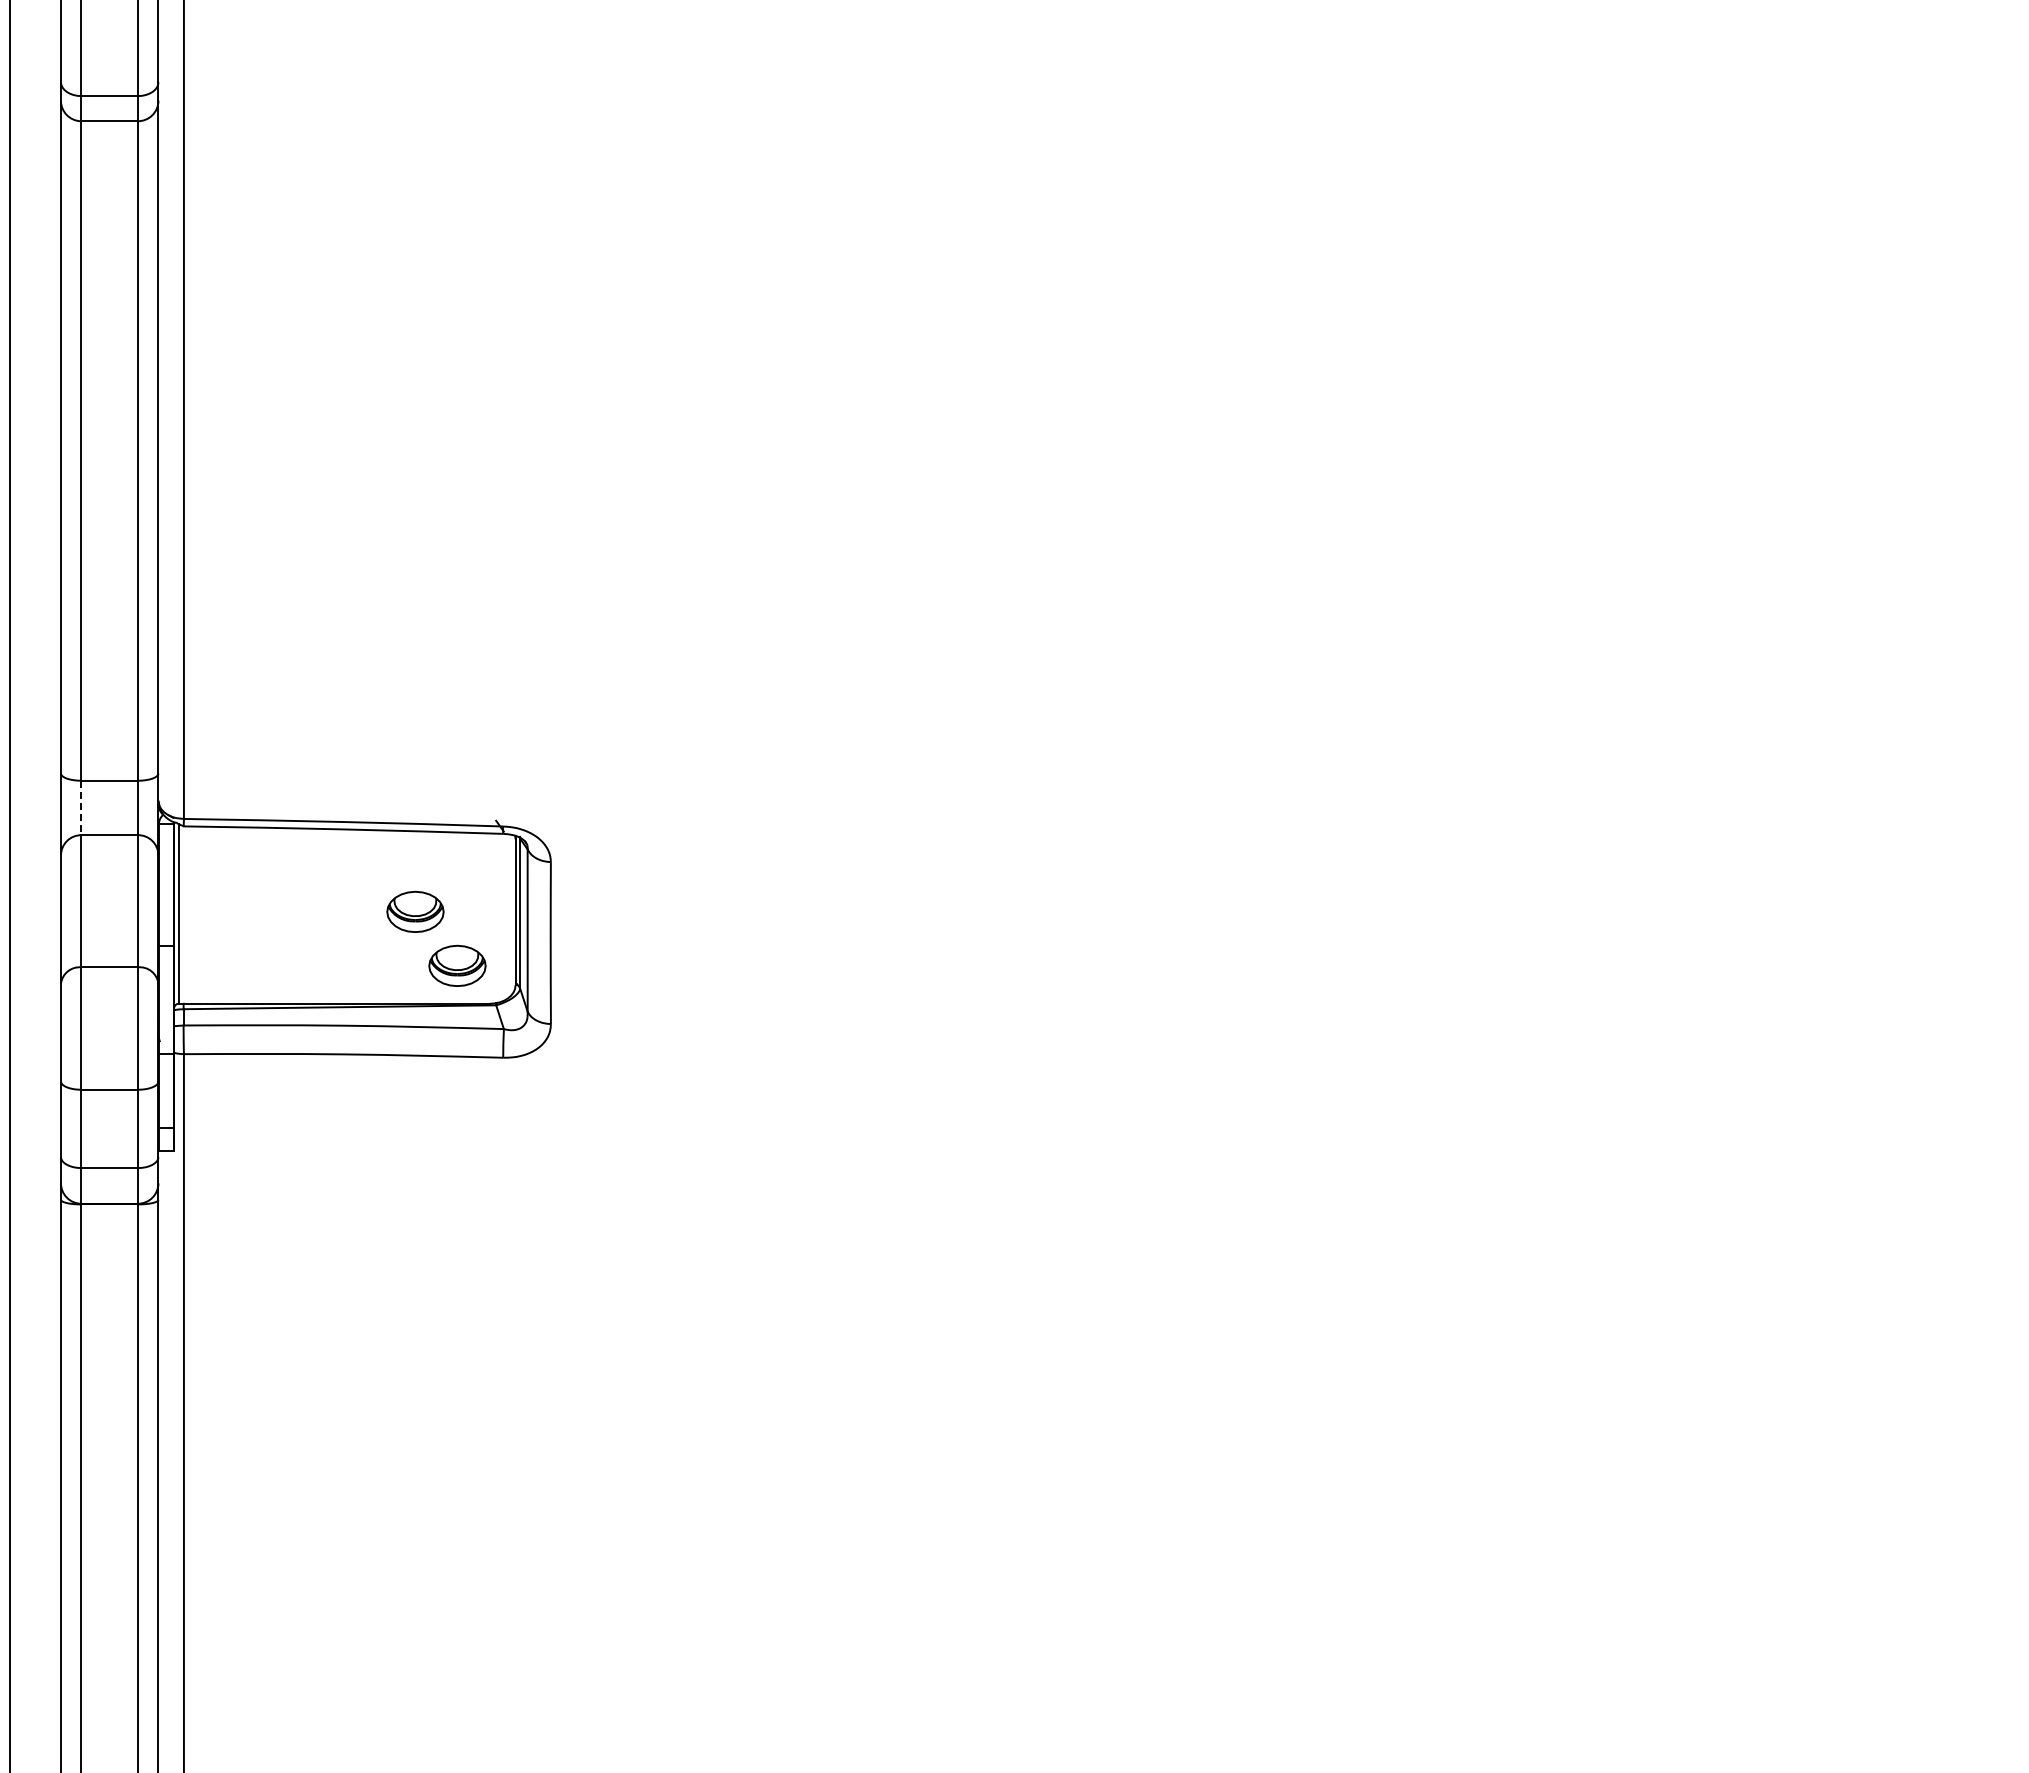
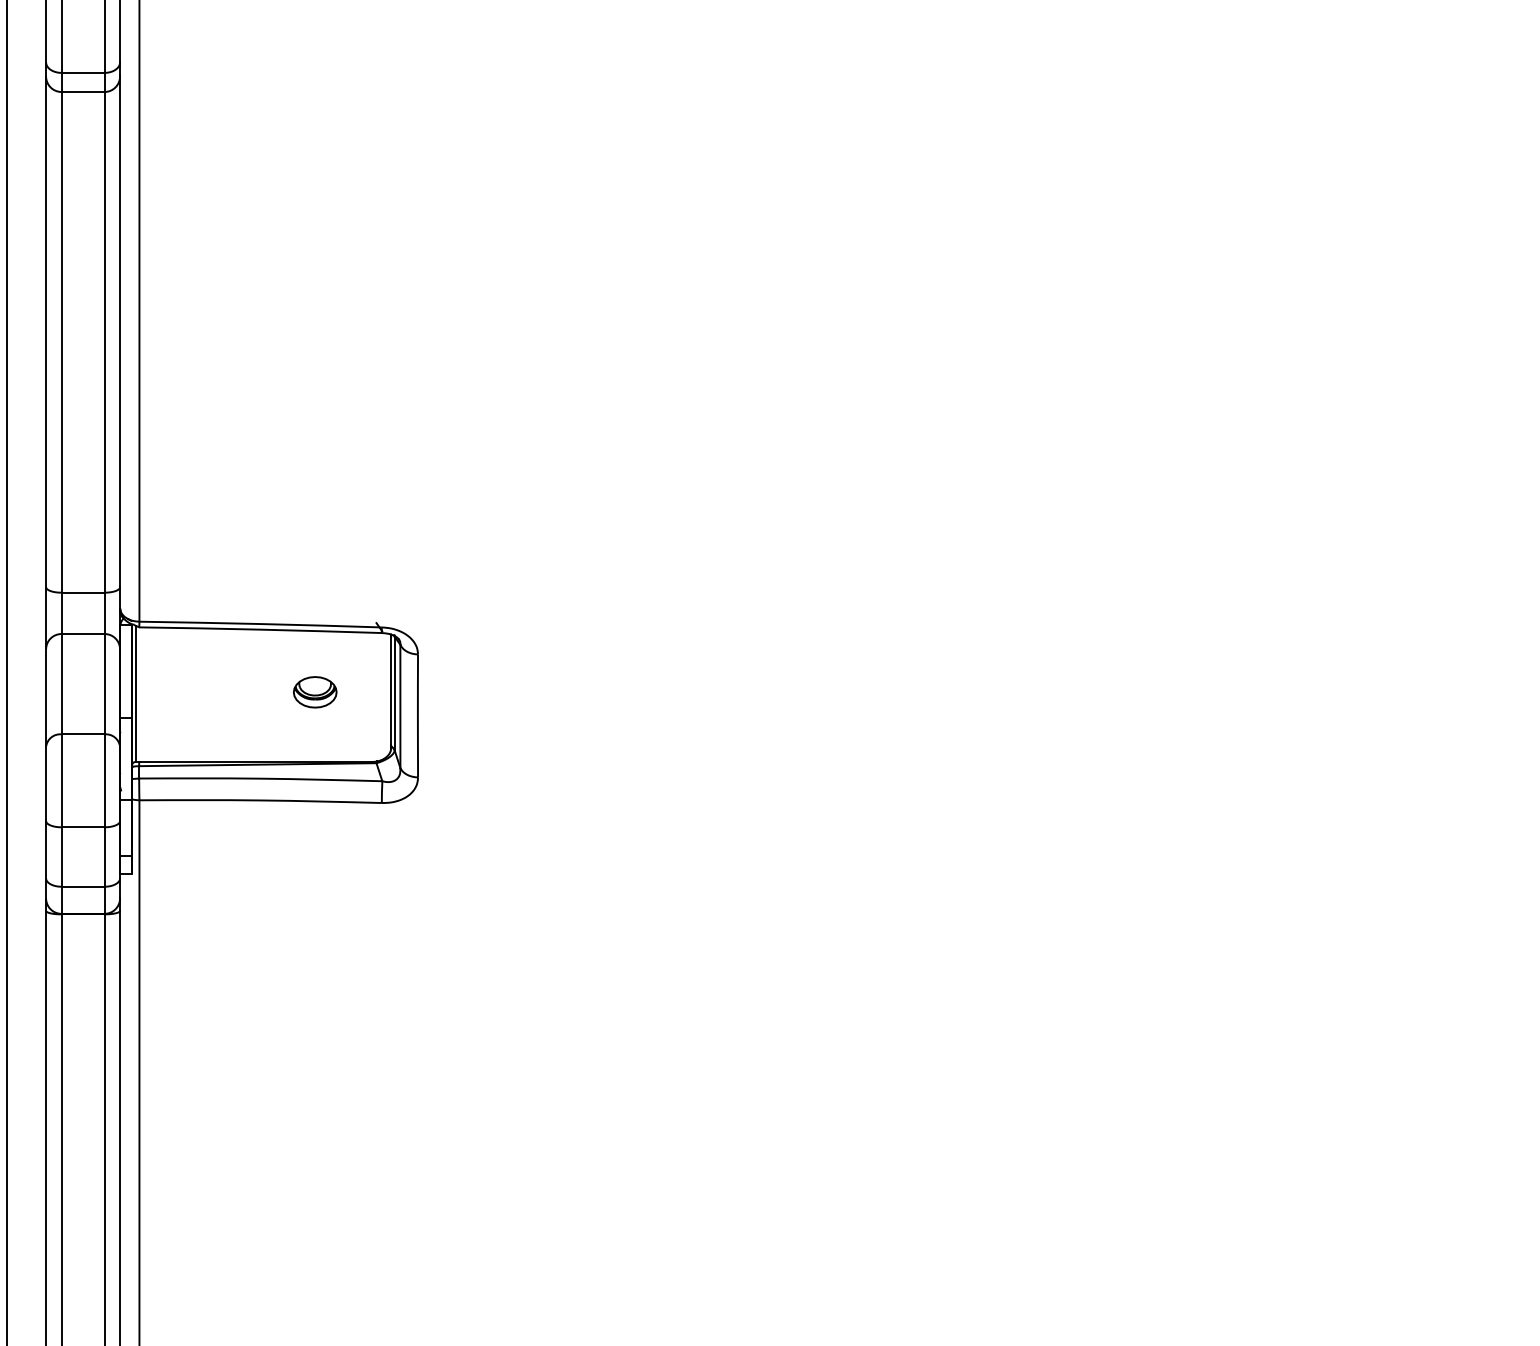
line: (81, 808) -> (61, 613), dashed -> solid
part: (457, 965) -> (347, 732), removed

